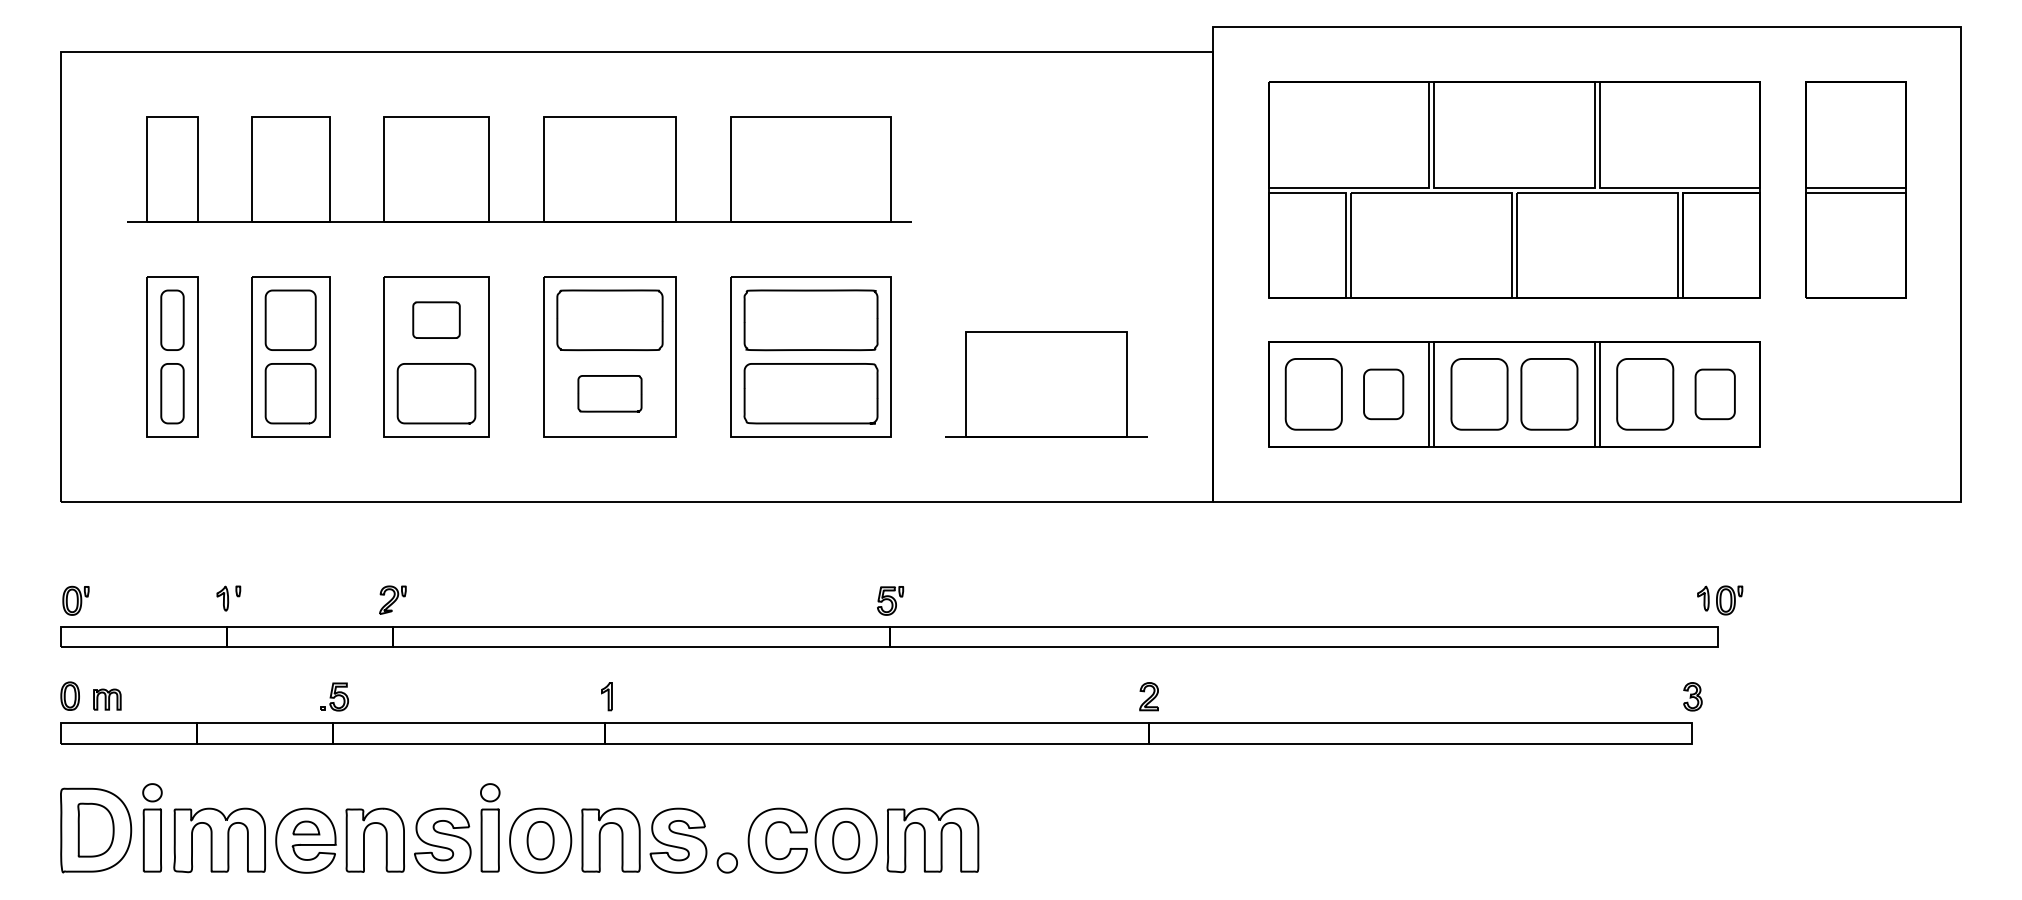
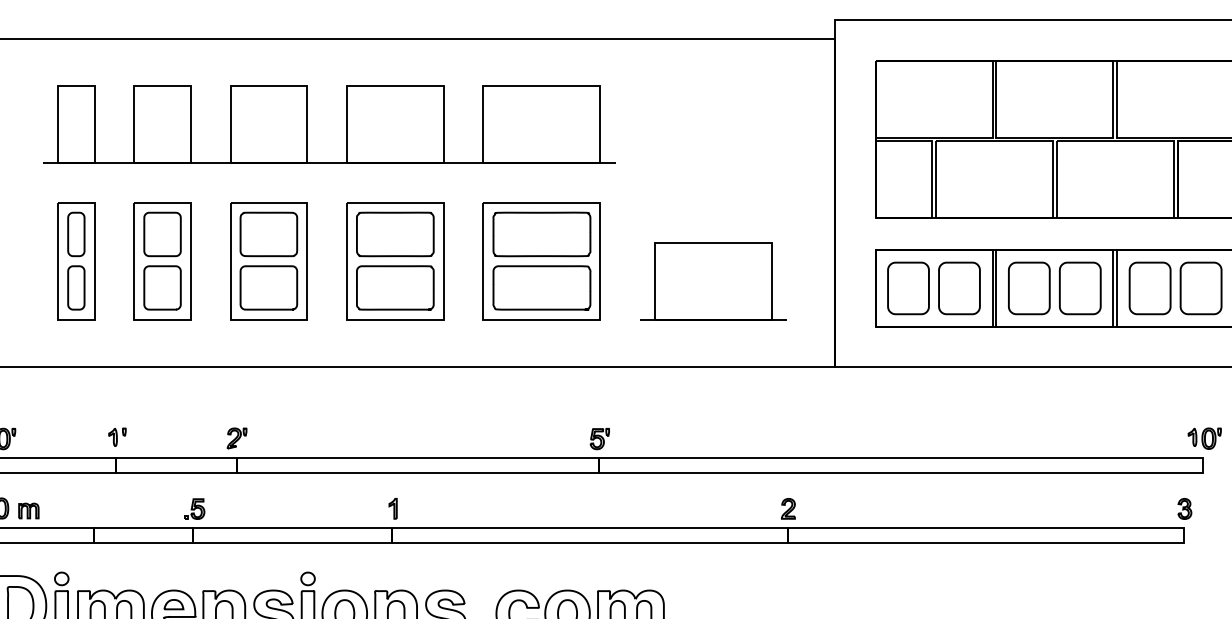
part: (436, 319) -> (268, 233), size x1.67
part: (609, 393) -> (394, 287), size x1.67
part: (1383, 394) -> (959, 288), size x1.43
part: (1715, 394) -> (1201, 288), size x1.43

